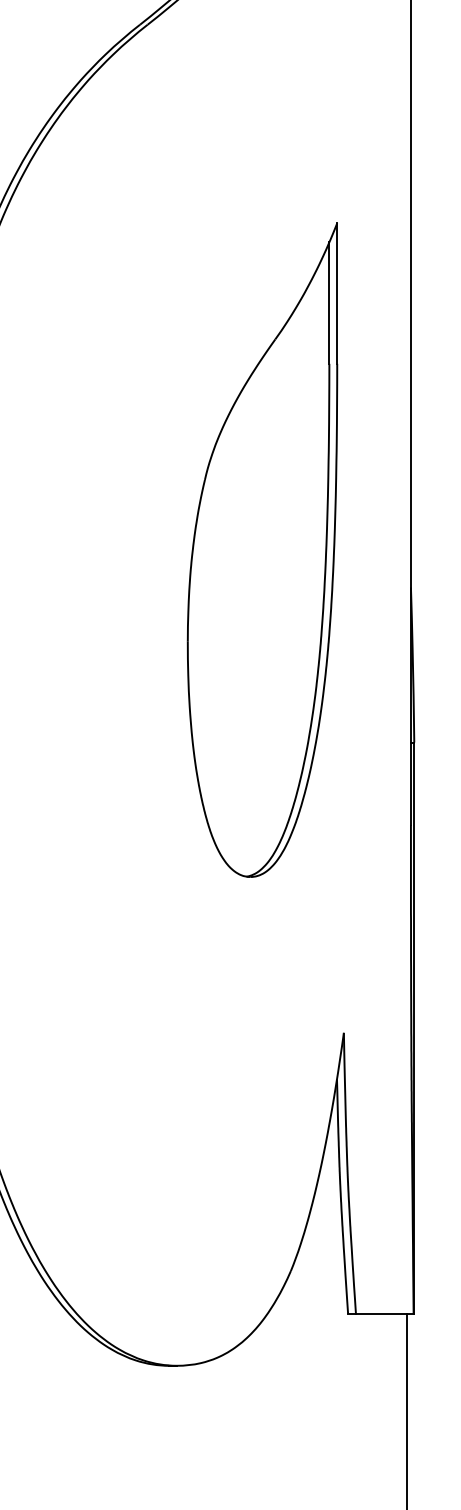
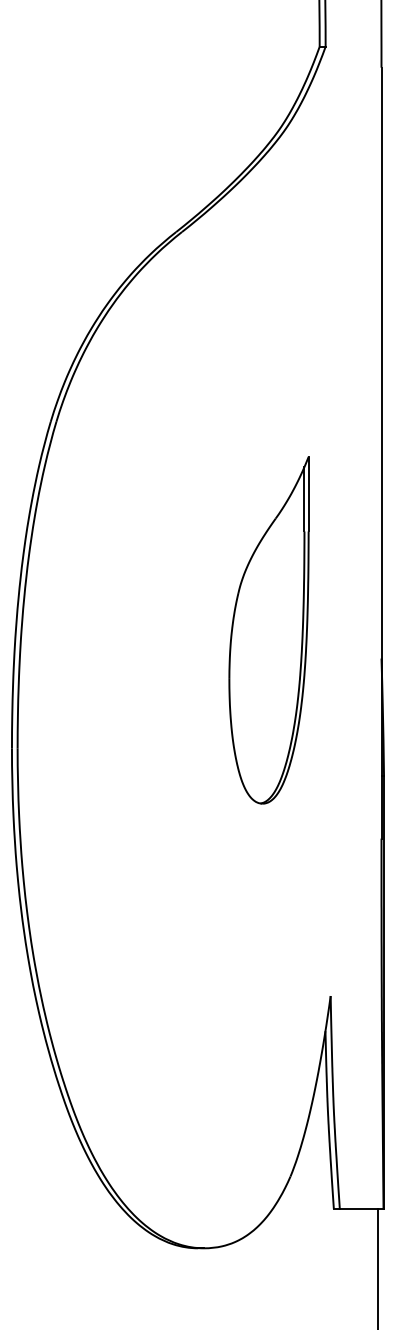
part: (261, 550) -> (268, 630), size x0.7

